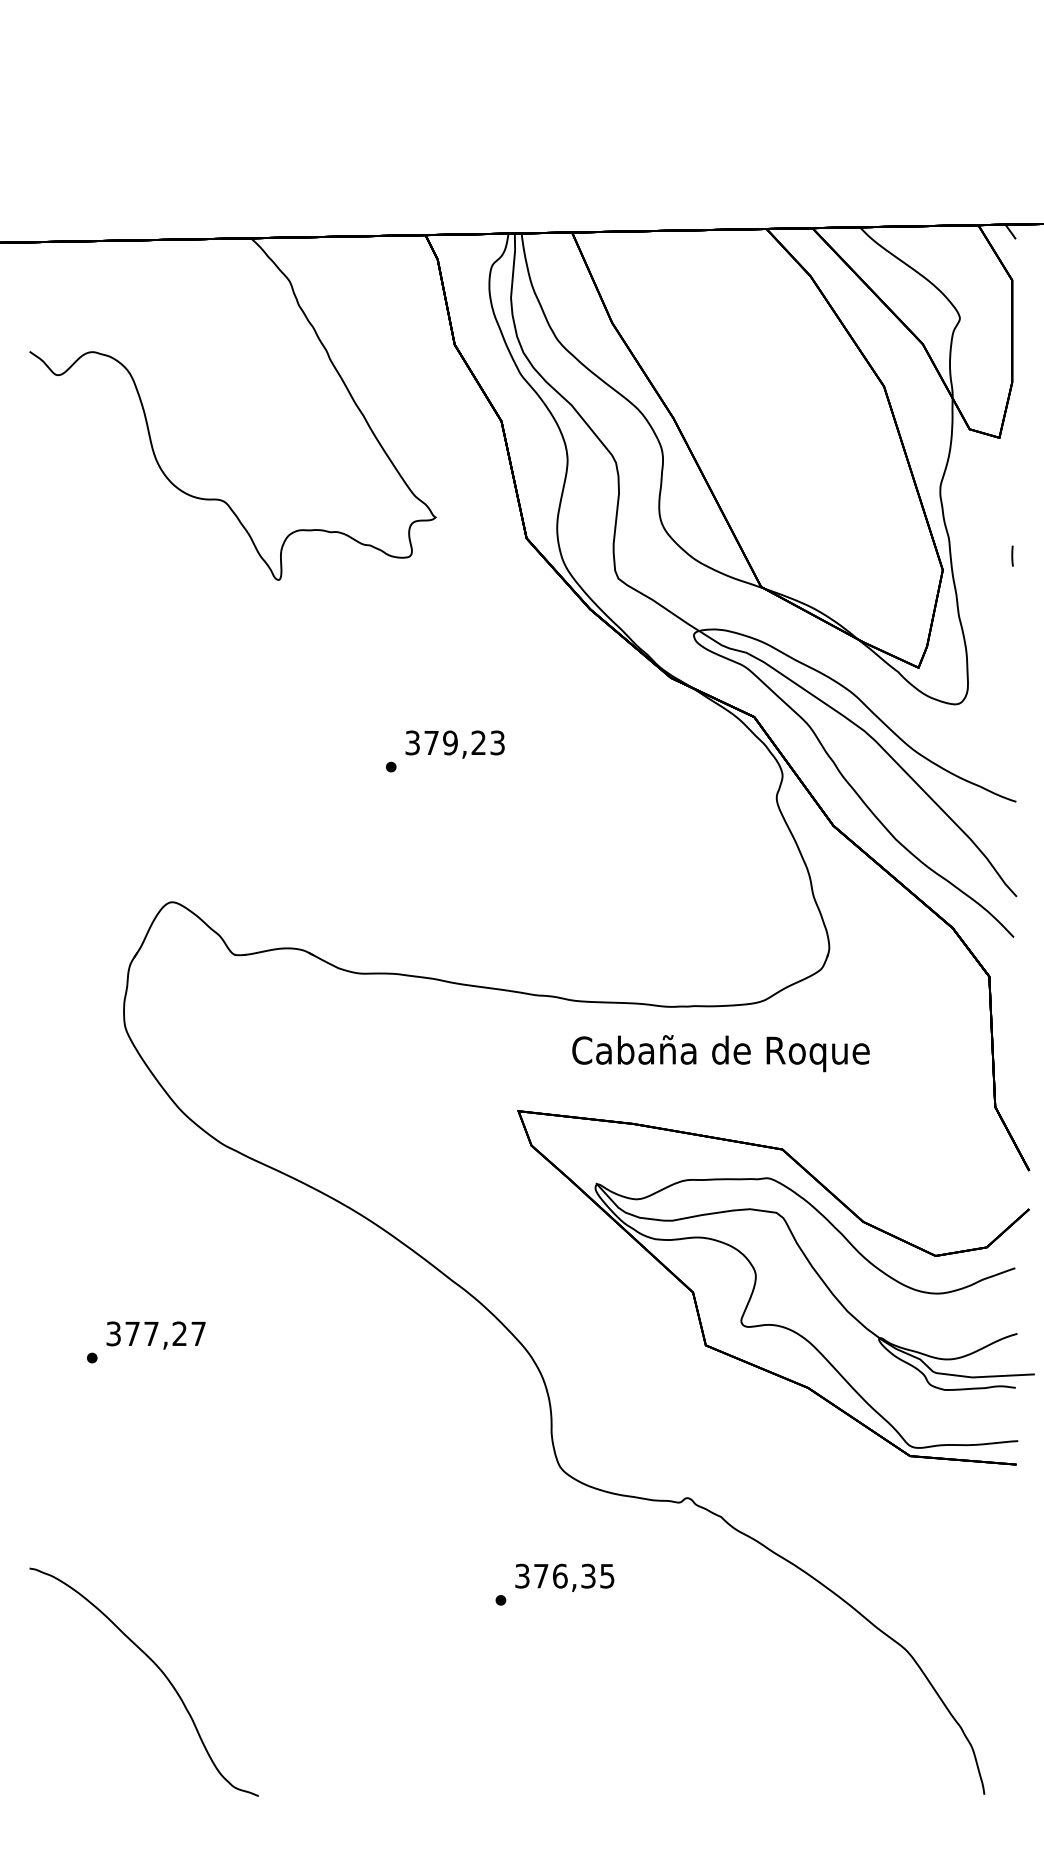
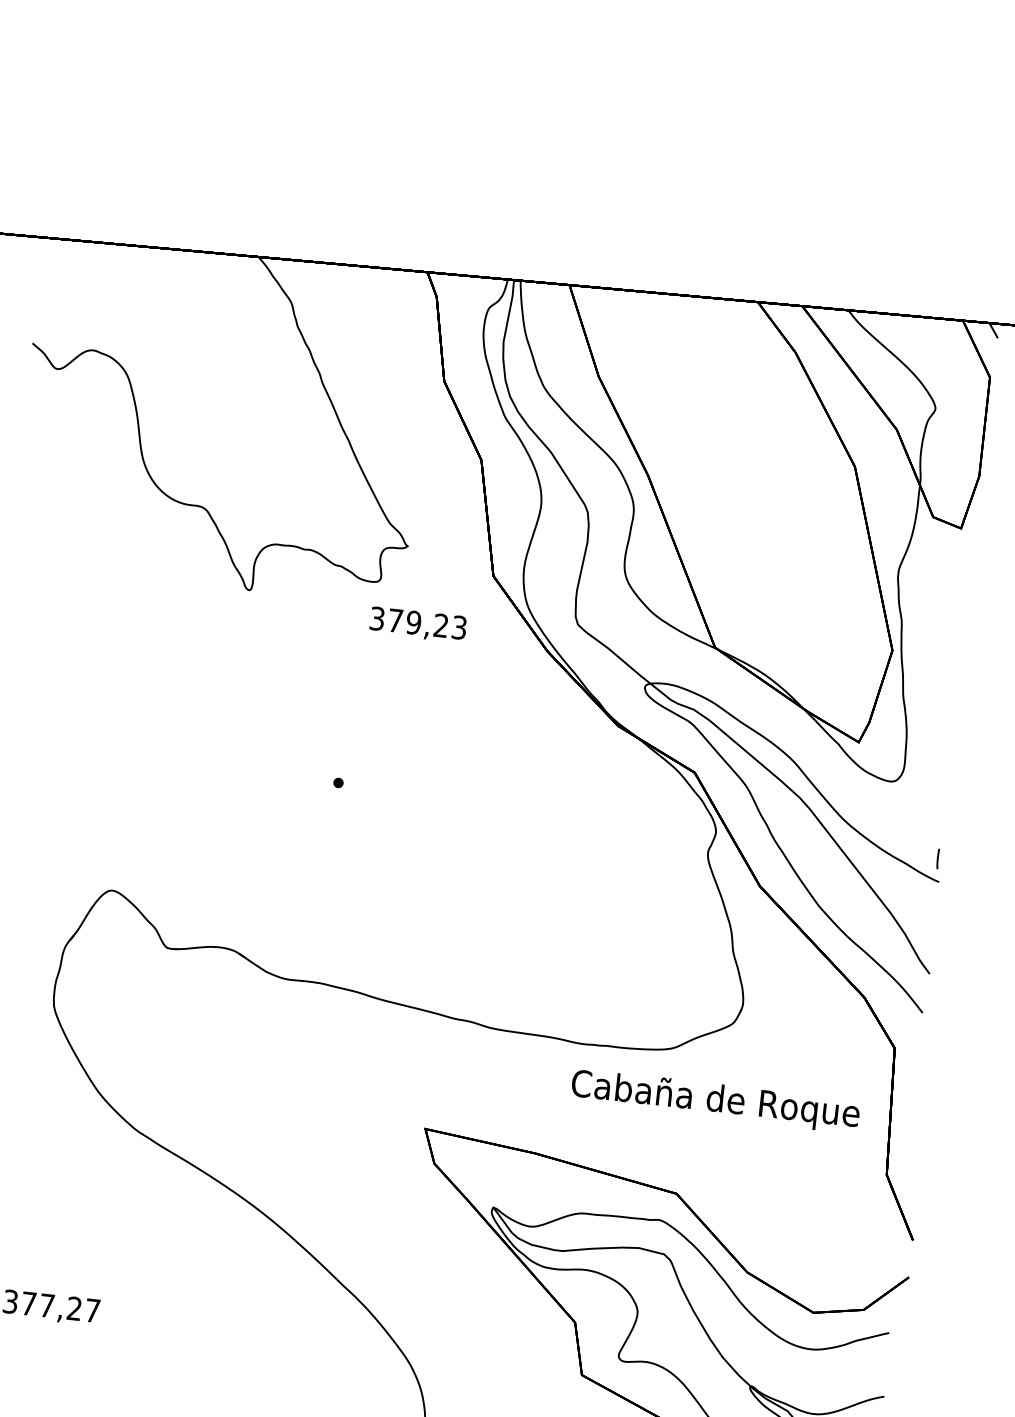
line: (1012, 555) -> (938, 858), moved
text: (454, 744) -> (417, 624), moved
text: (720, 1053) -> (715, 1101), moved

